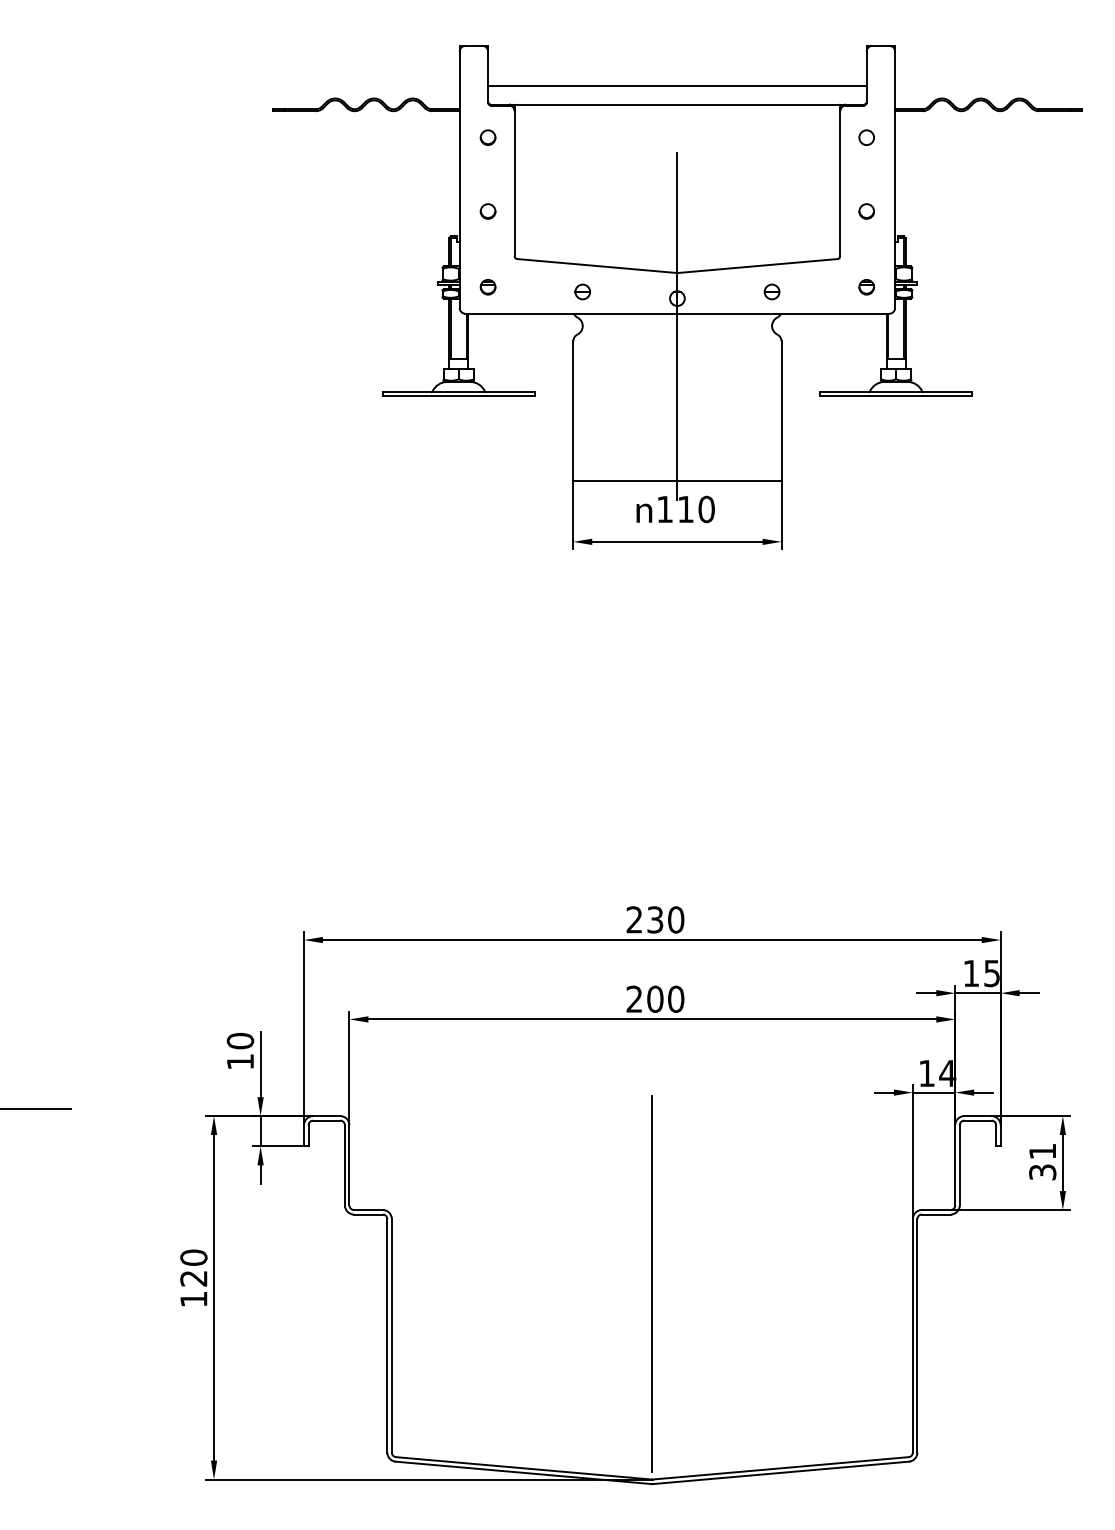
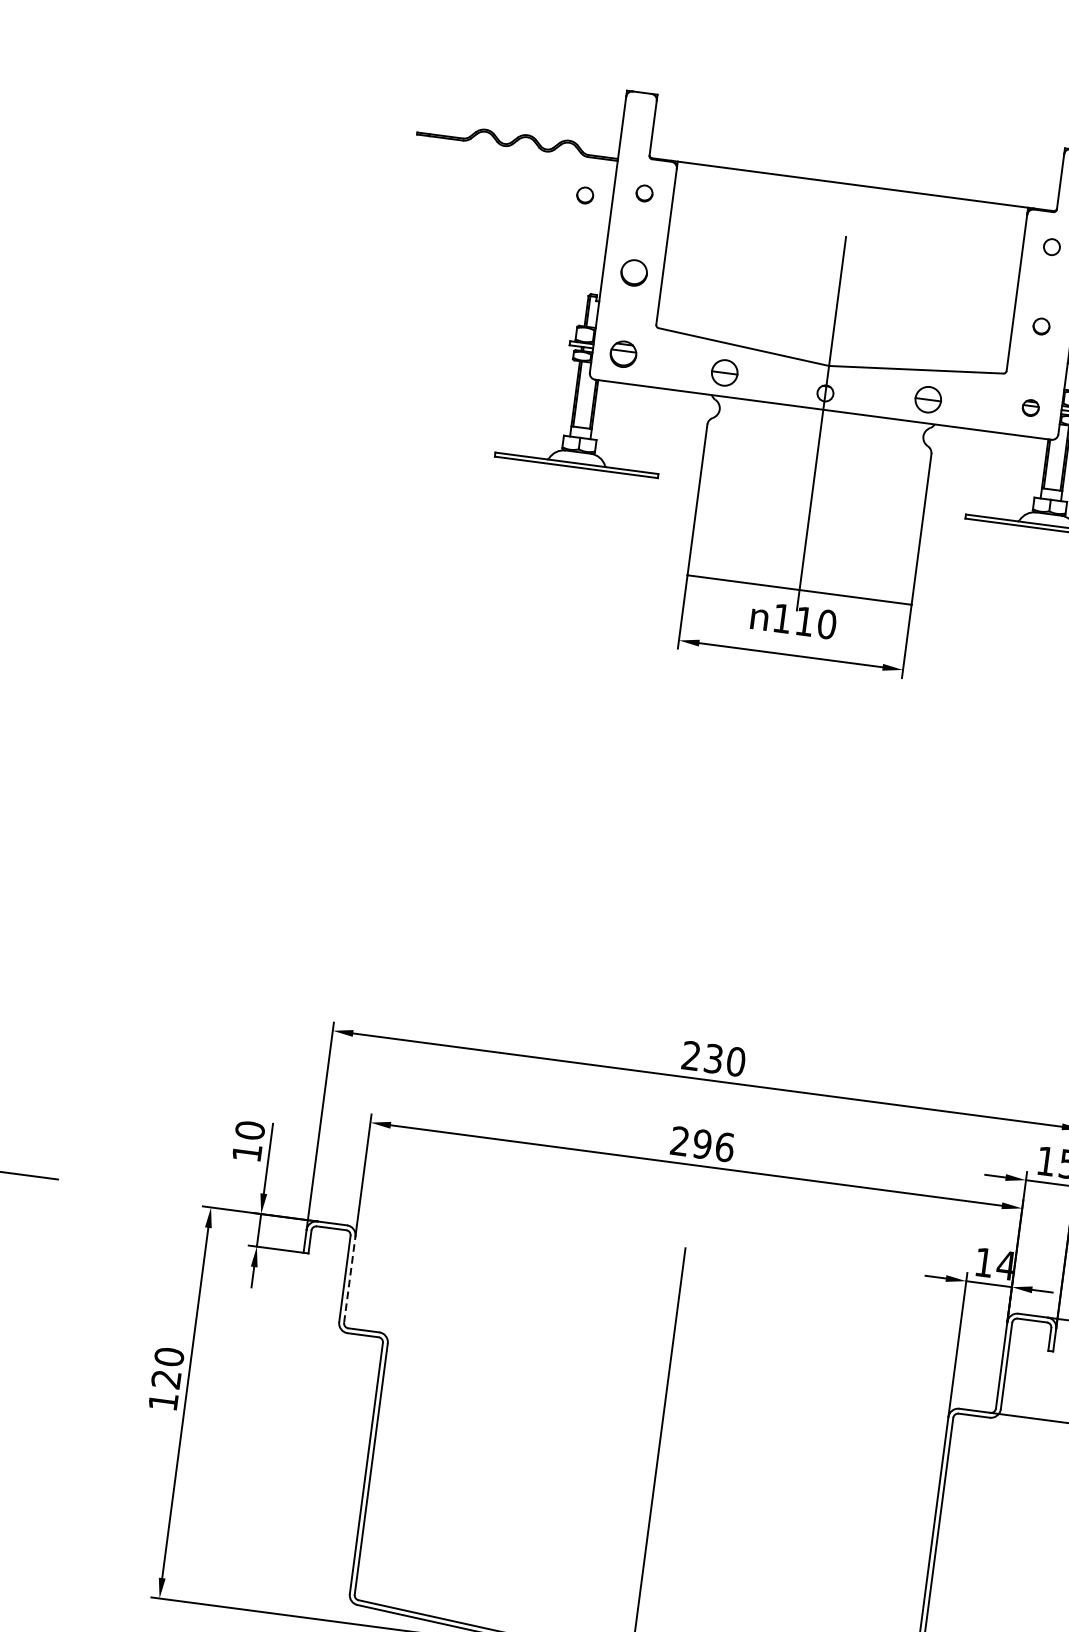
line: (677, 85) -> (855, 164), removed
part: (433, 146) -> (584, 195), added
part: (487, 211) -> (633, 272), size x1.6
part: (487, 287) -> (622, 354), size x1.6
part: (582, 291) -> (724, 372), size x1.6
part: (771, 291) -> (927, 399), size x1.6
text: (665, 998) -> (713, 1144), 200 -> 296
line: (349, 1164) -> (349, 1278), solid -> dashed

